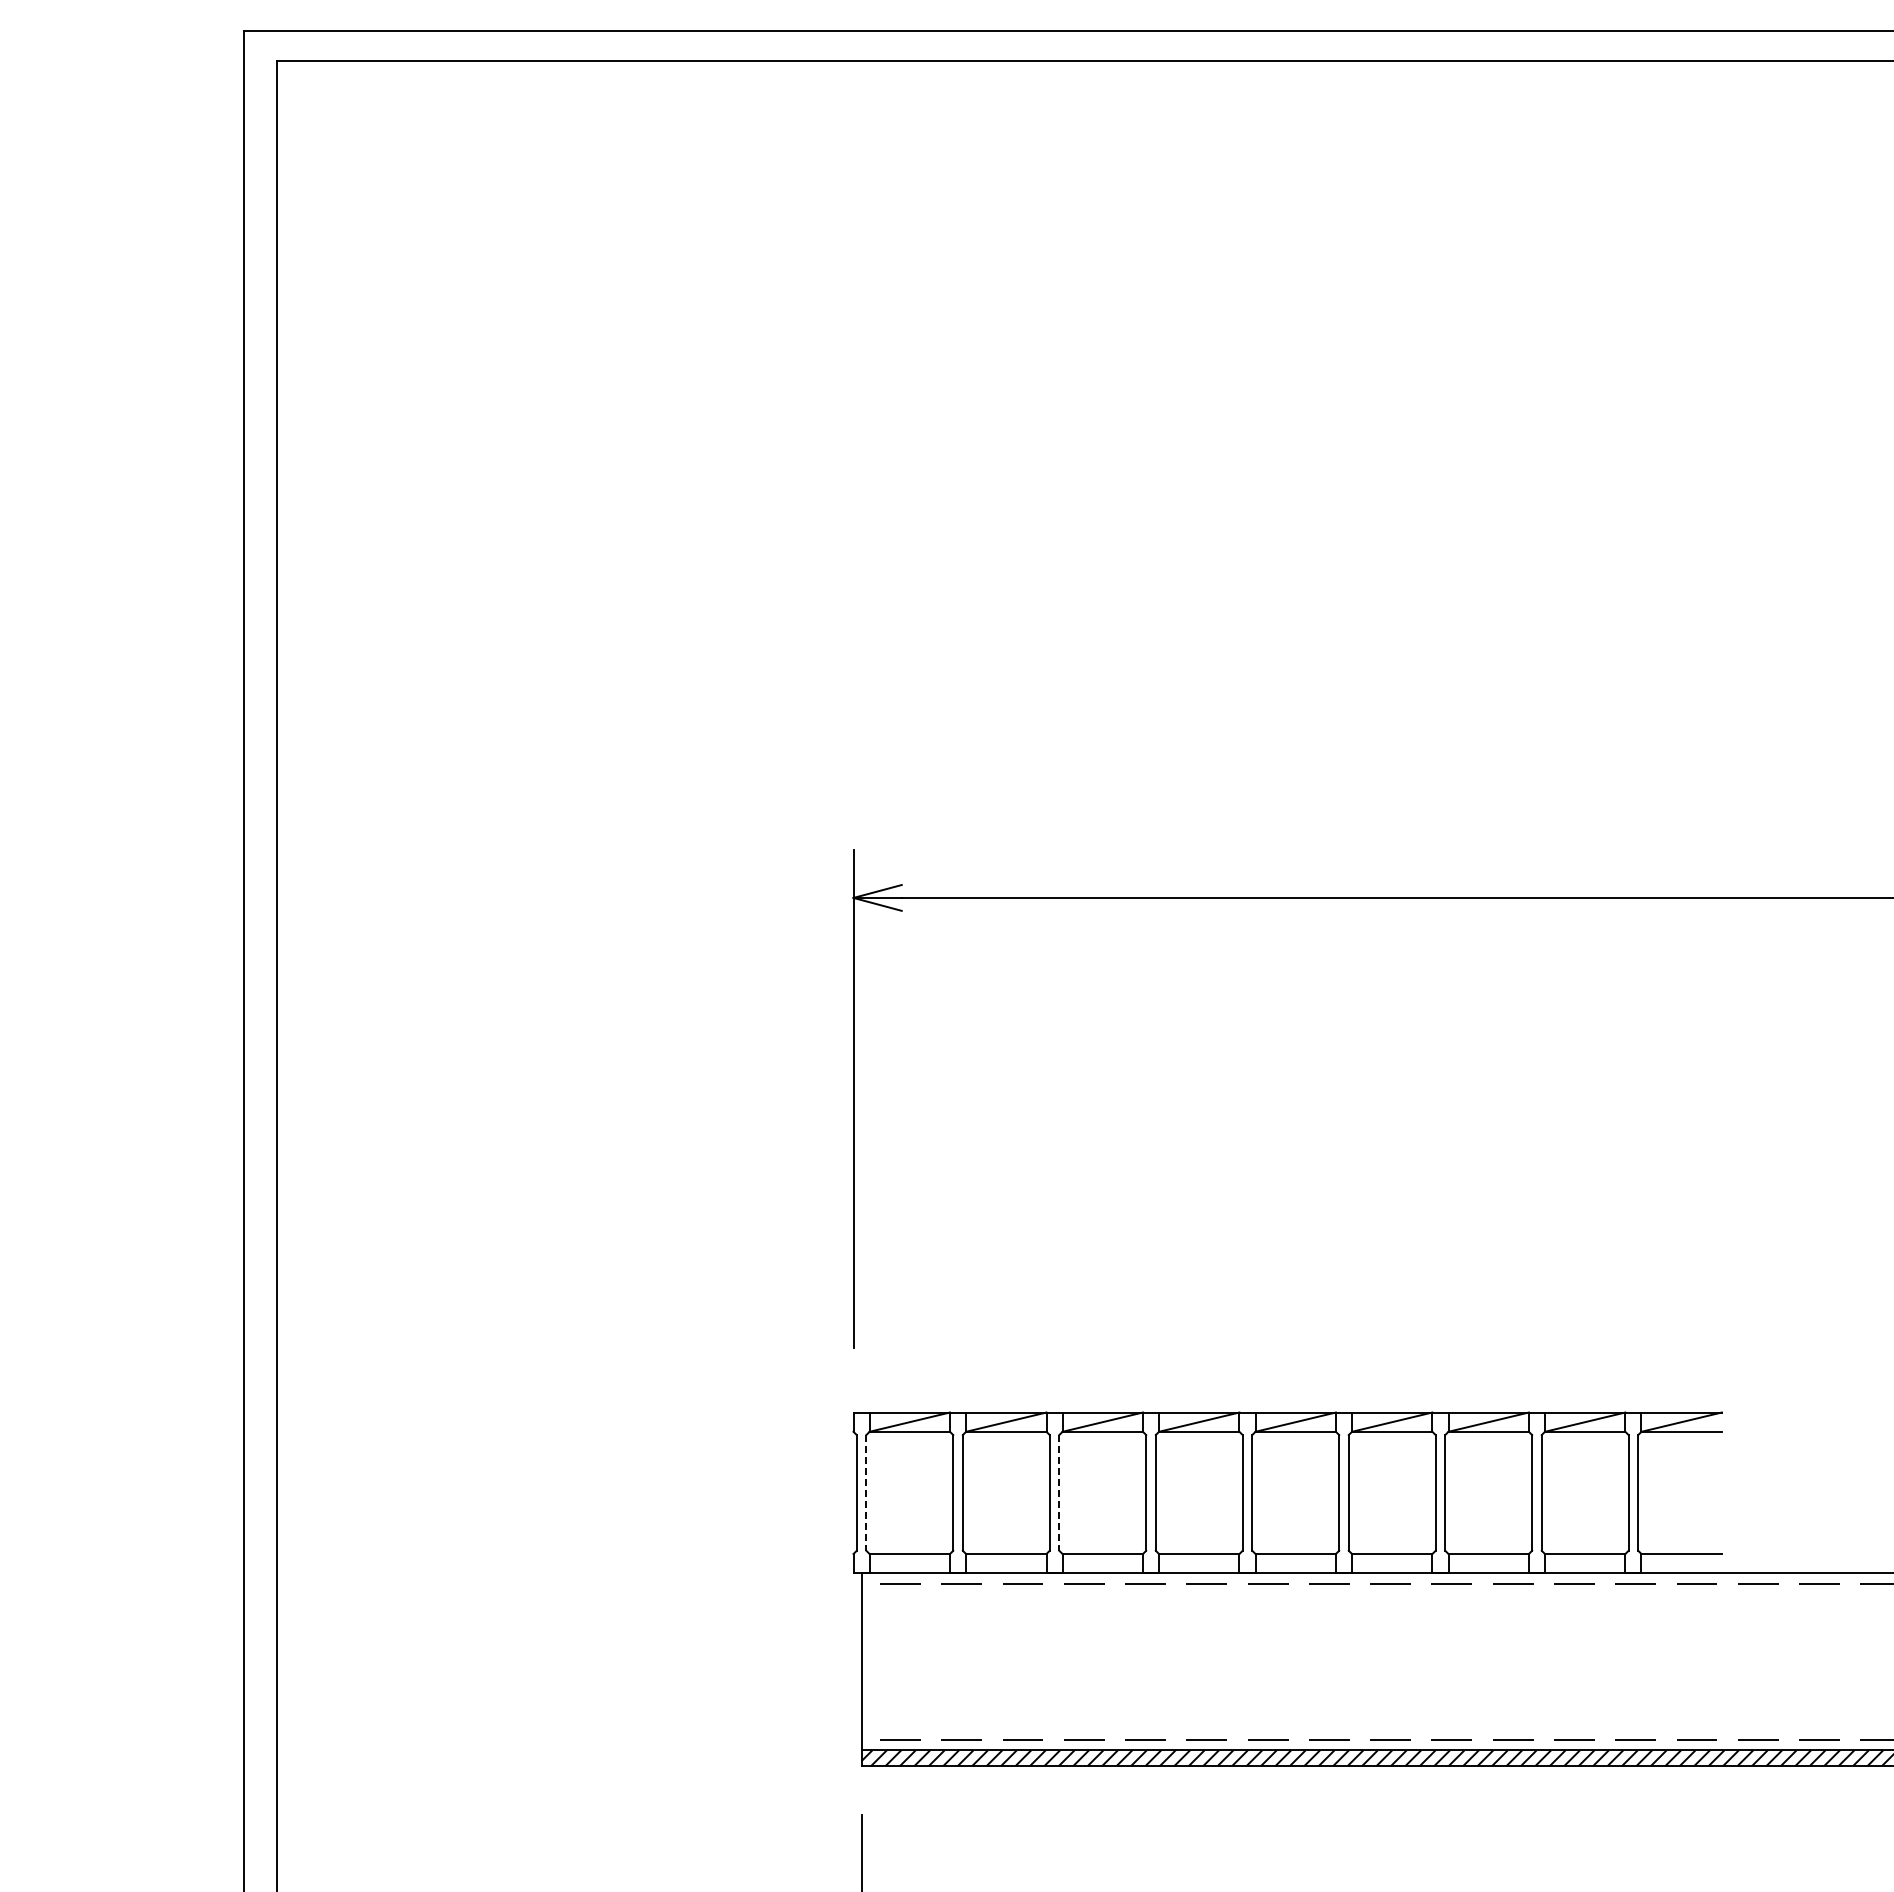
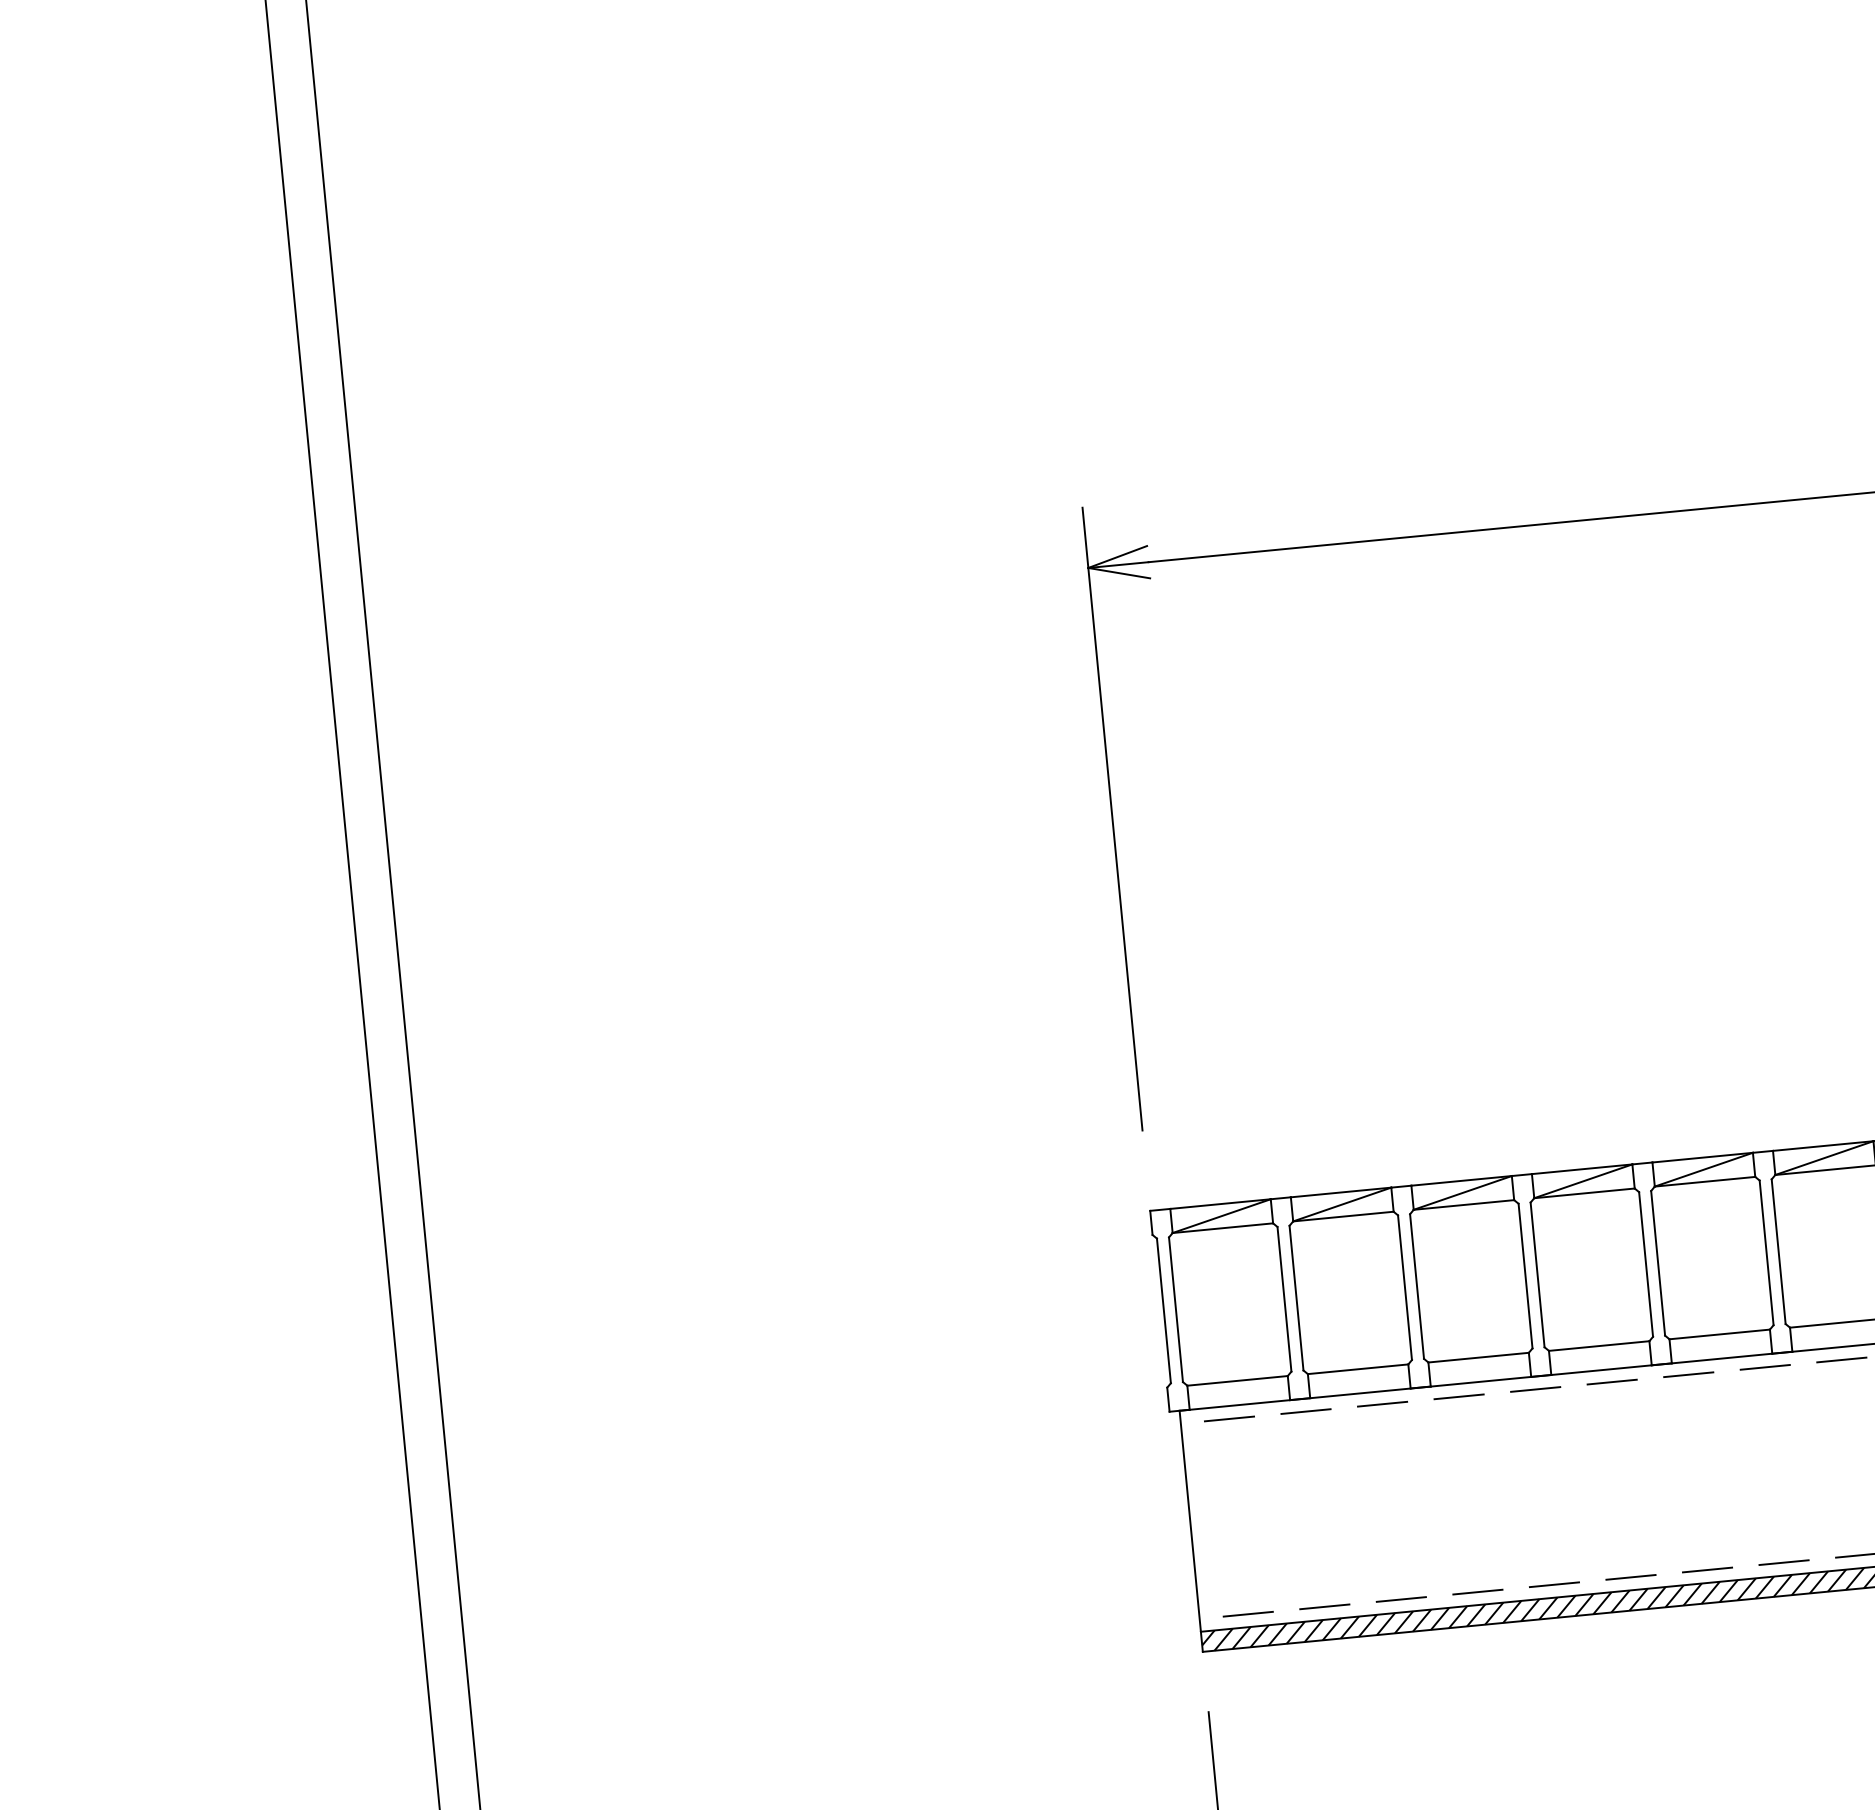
line: (866, 1492) -> (1176, 1309), dashed -> solid
line: (1059, 1492) -> (1417, 1286), dashed -> solid

